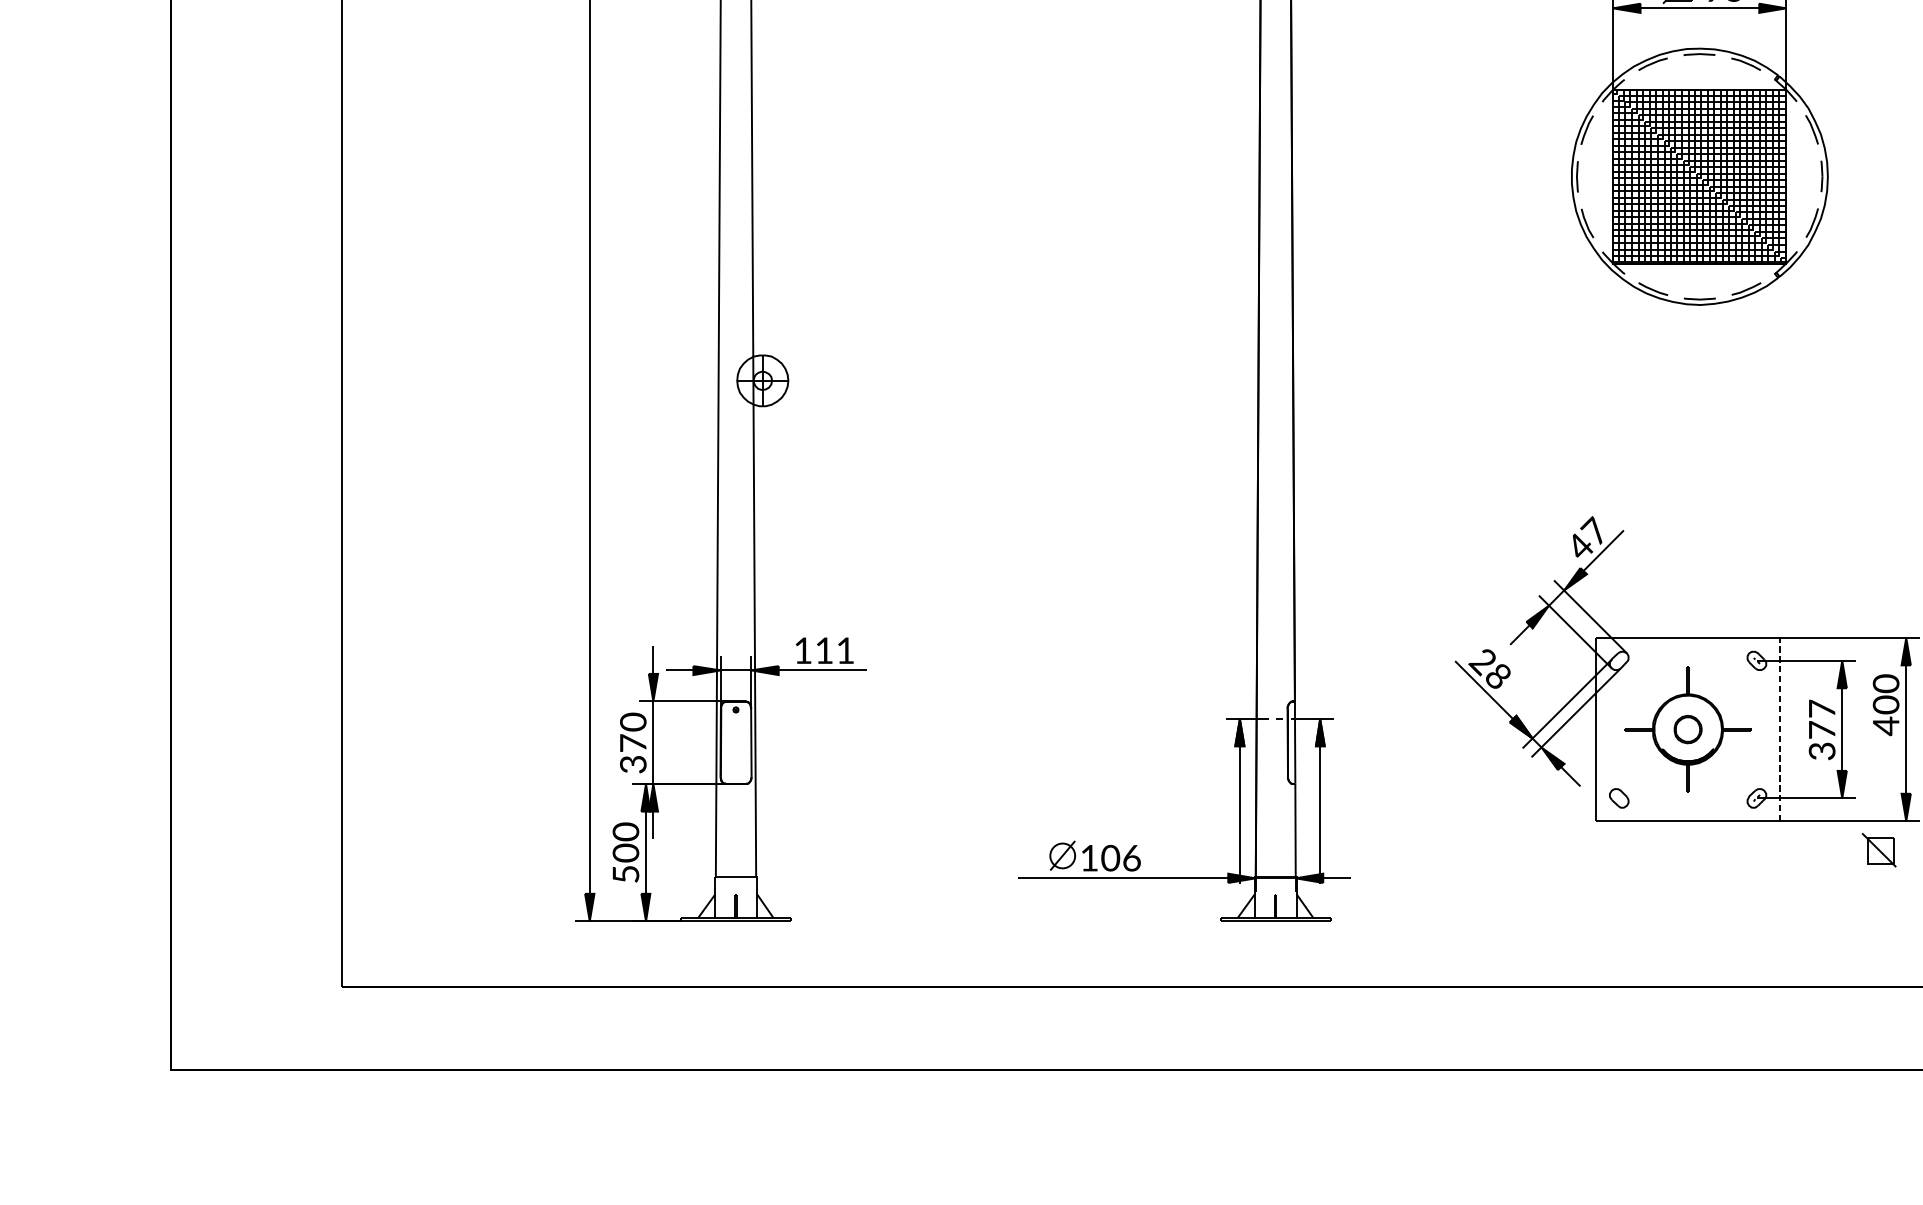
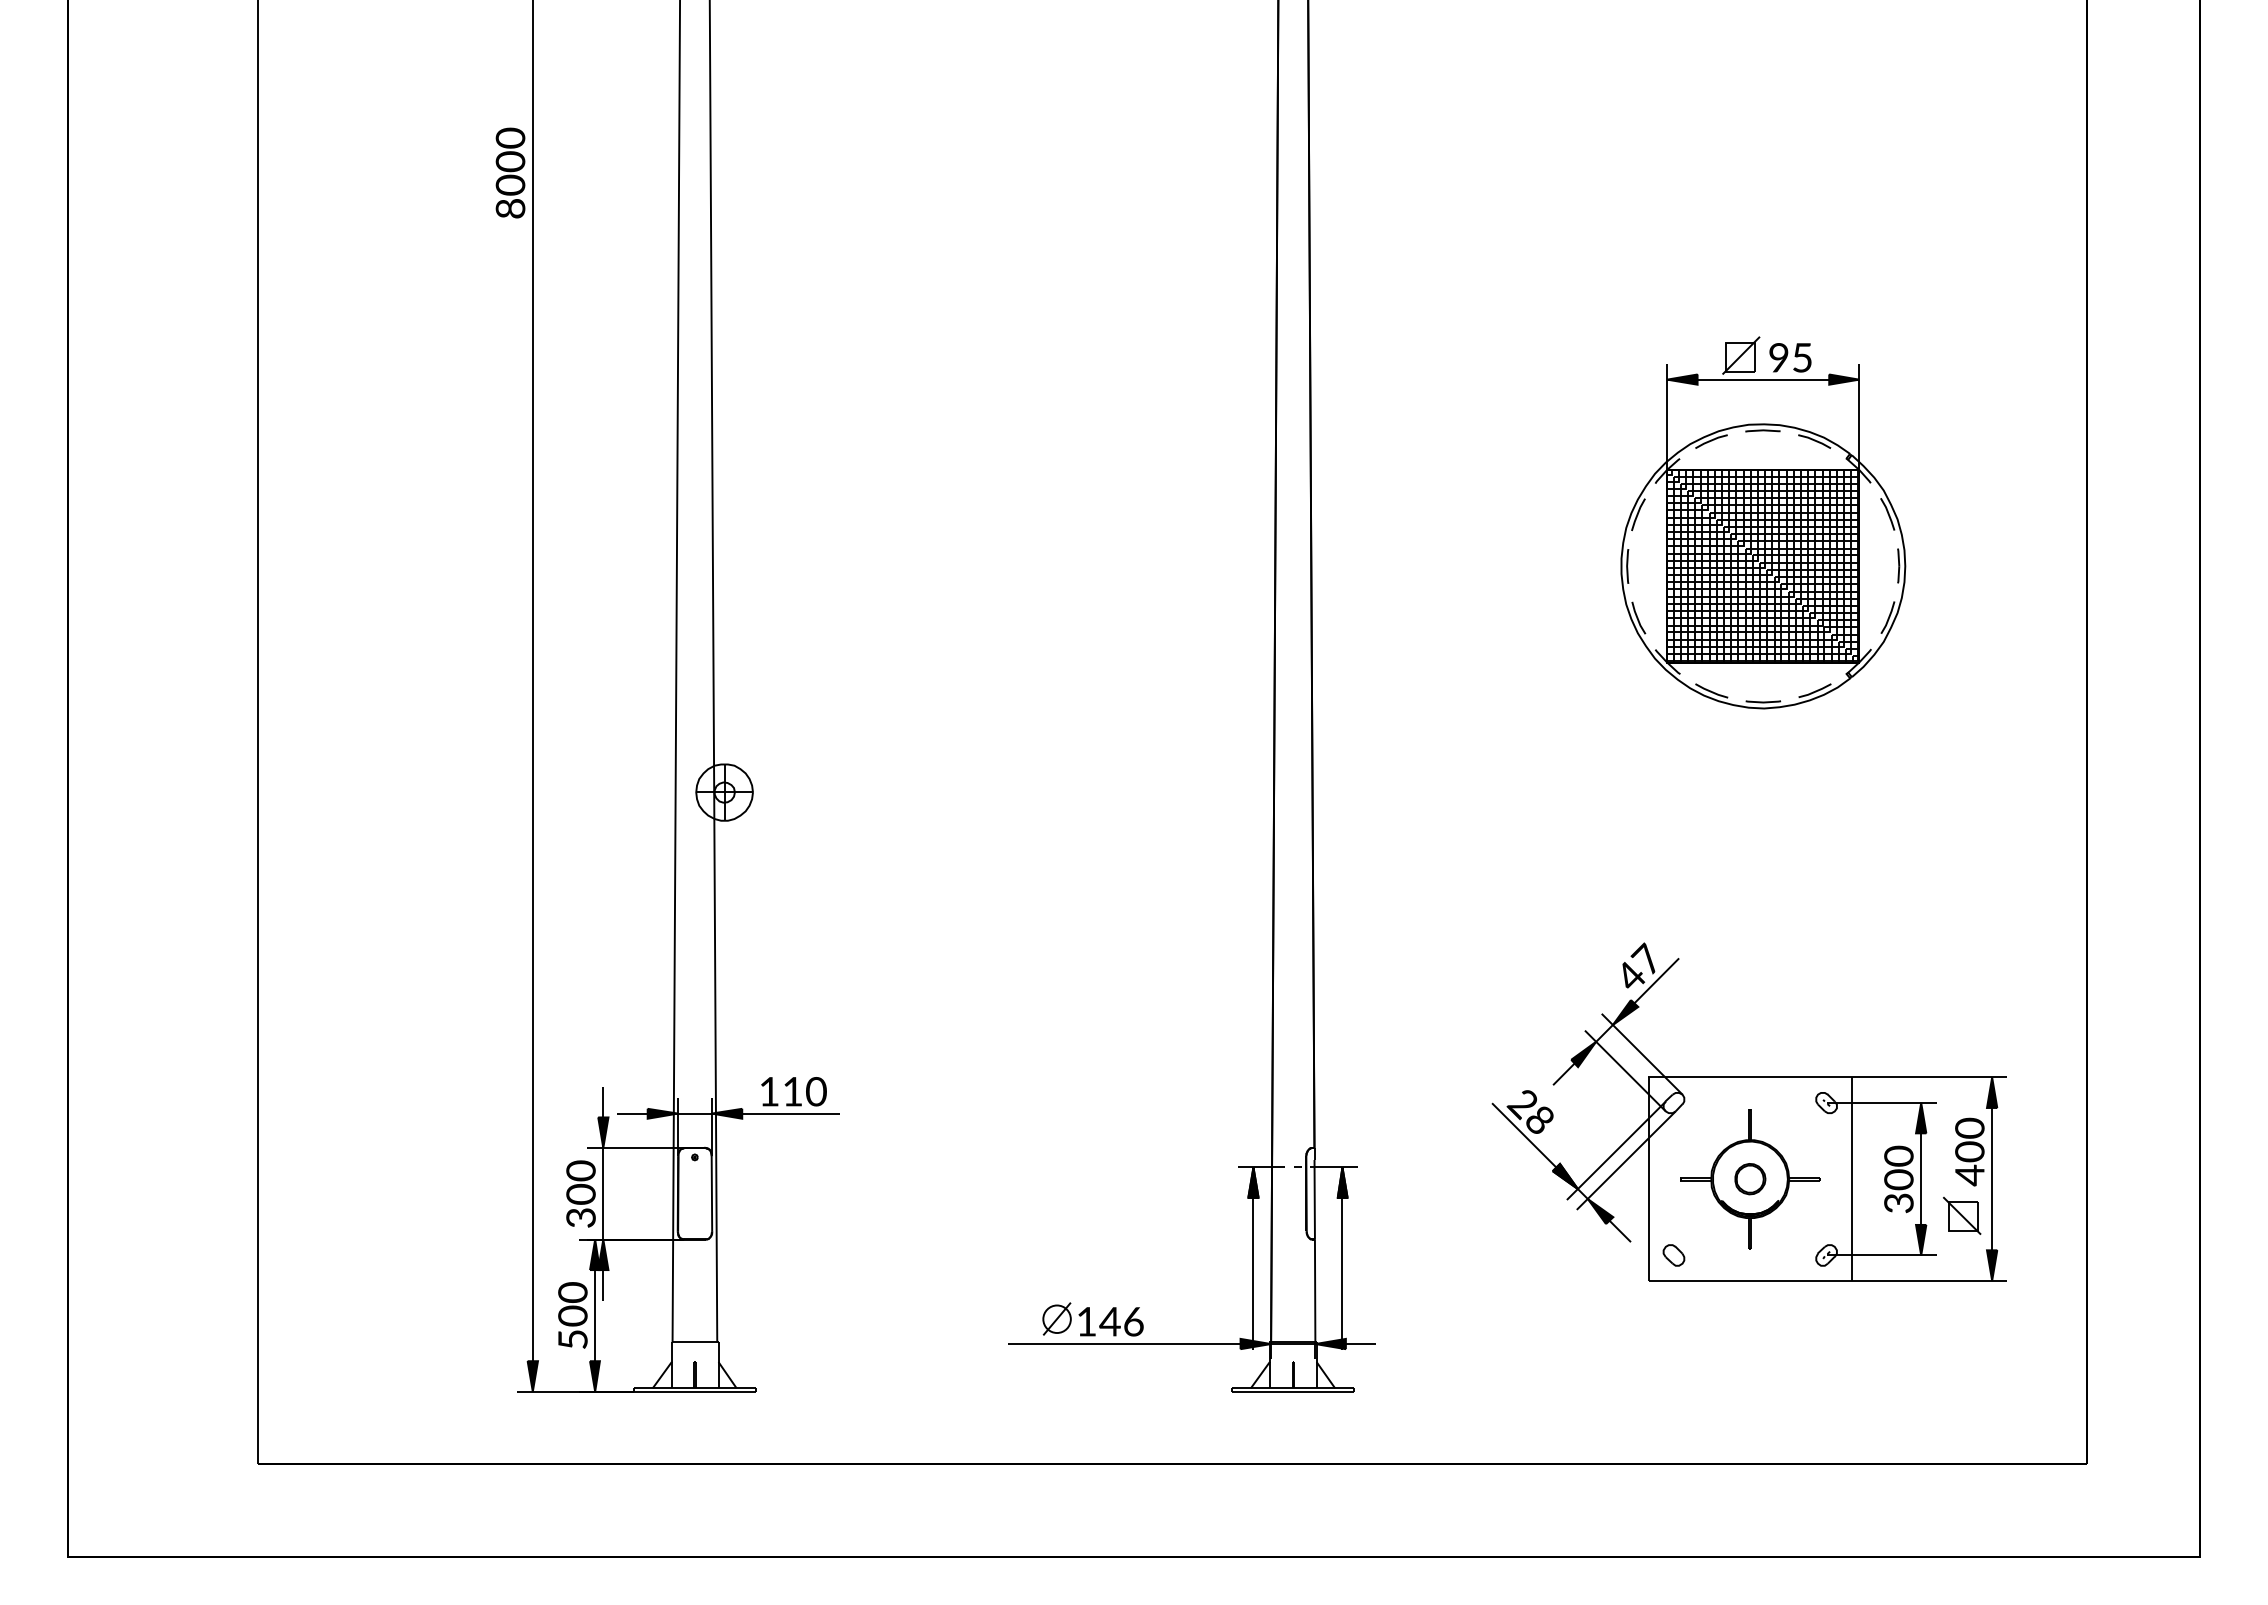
text: (845, 650) -> (816, 1091), 111 -> 110
text: (1821, 719) -> (1898, 1167), 377 -> 300
line: (1779, 728) -> (1851, 1178), dashed -> solid
text: (632, 742) -> (580, 1193), 370 -> 300
part: (1879, 849) -> (1962, 1215), moved
text: (1110, 857) -> (1109, 1321), 106 -> 146

